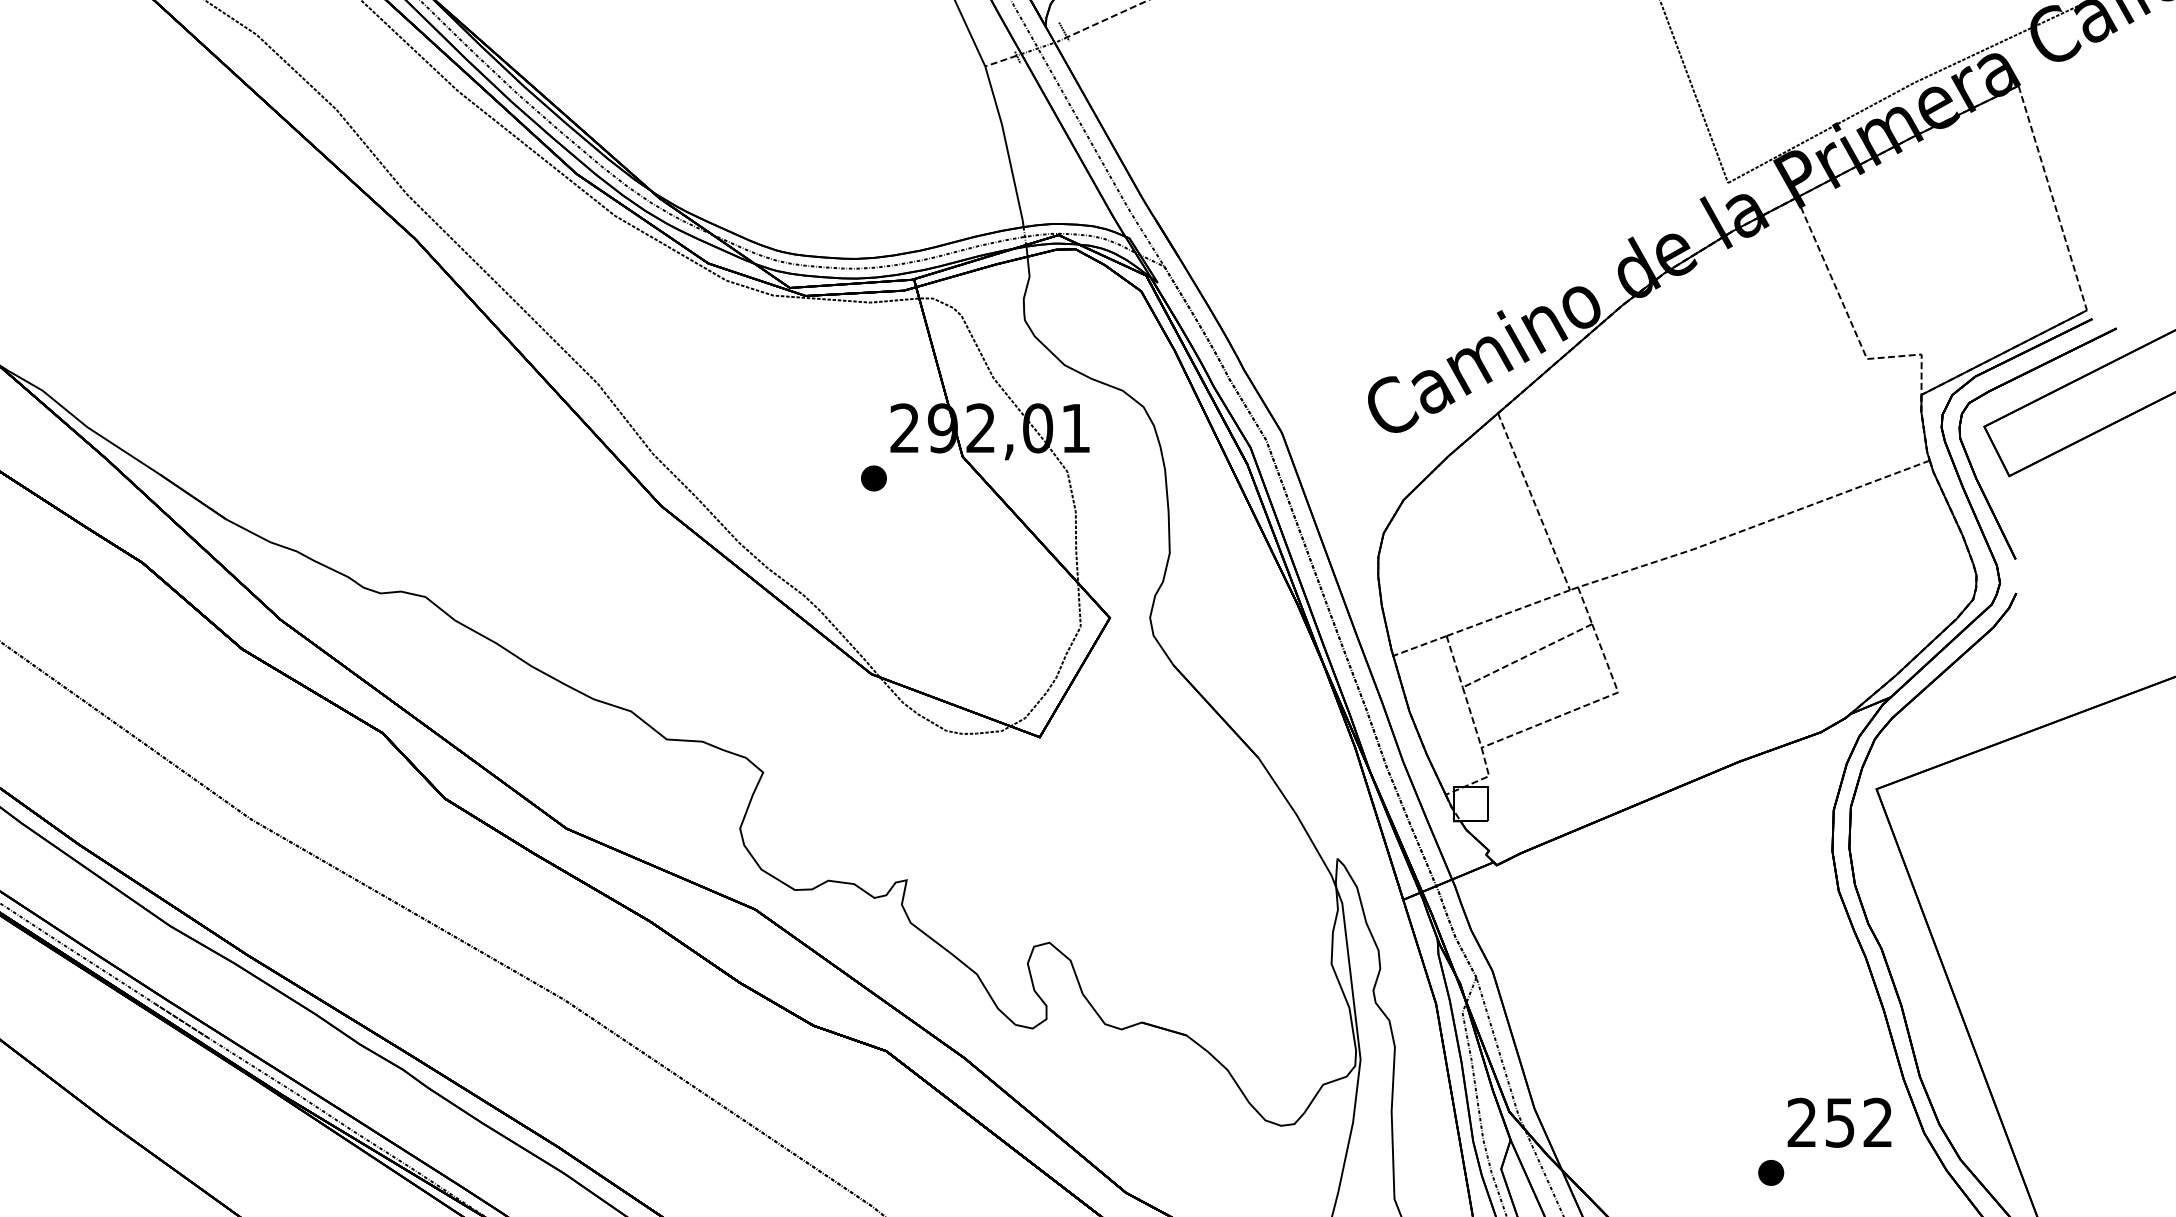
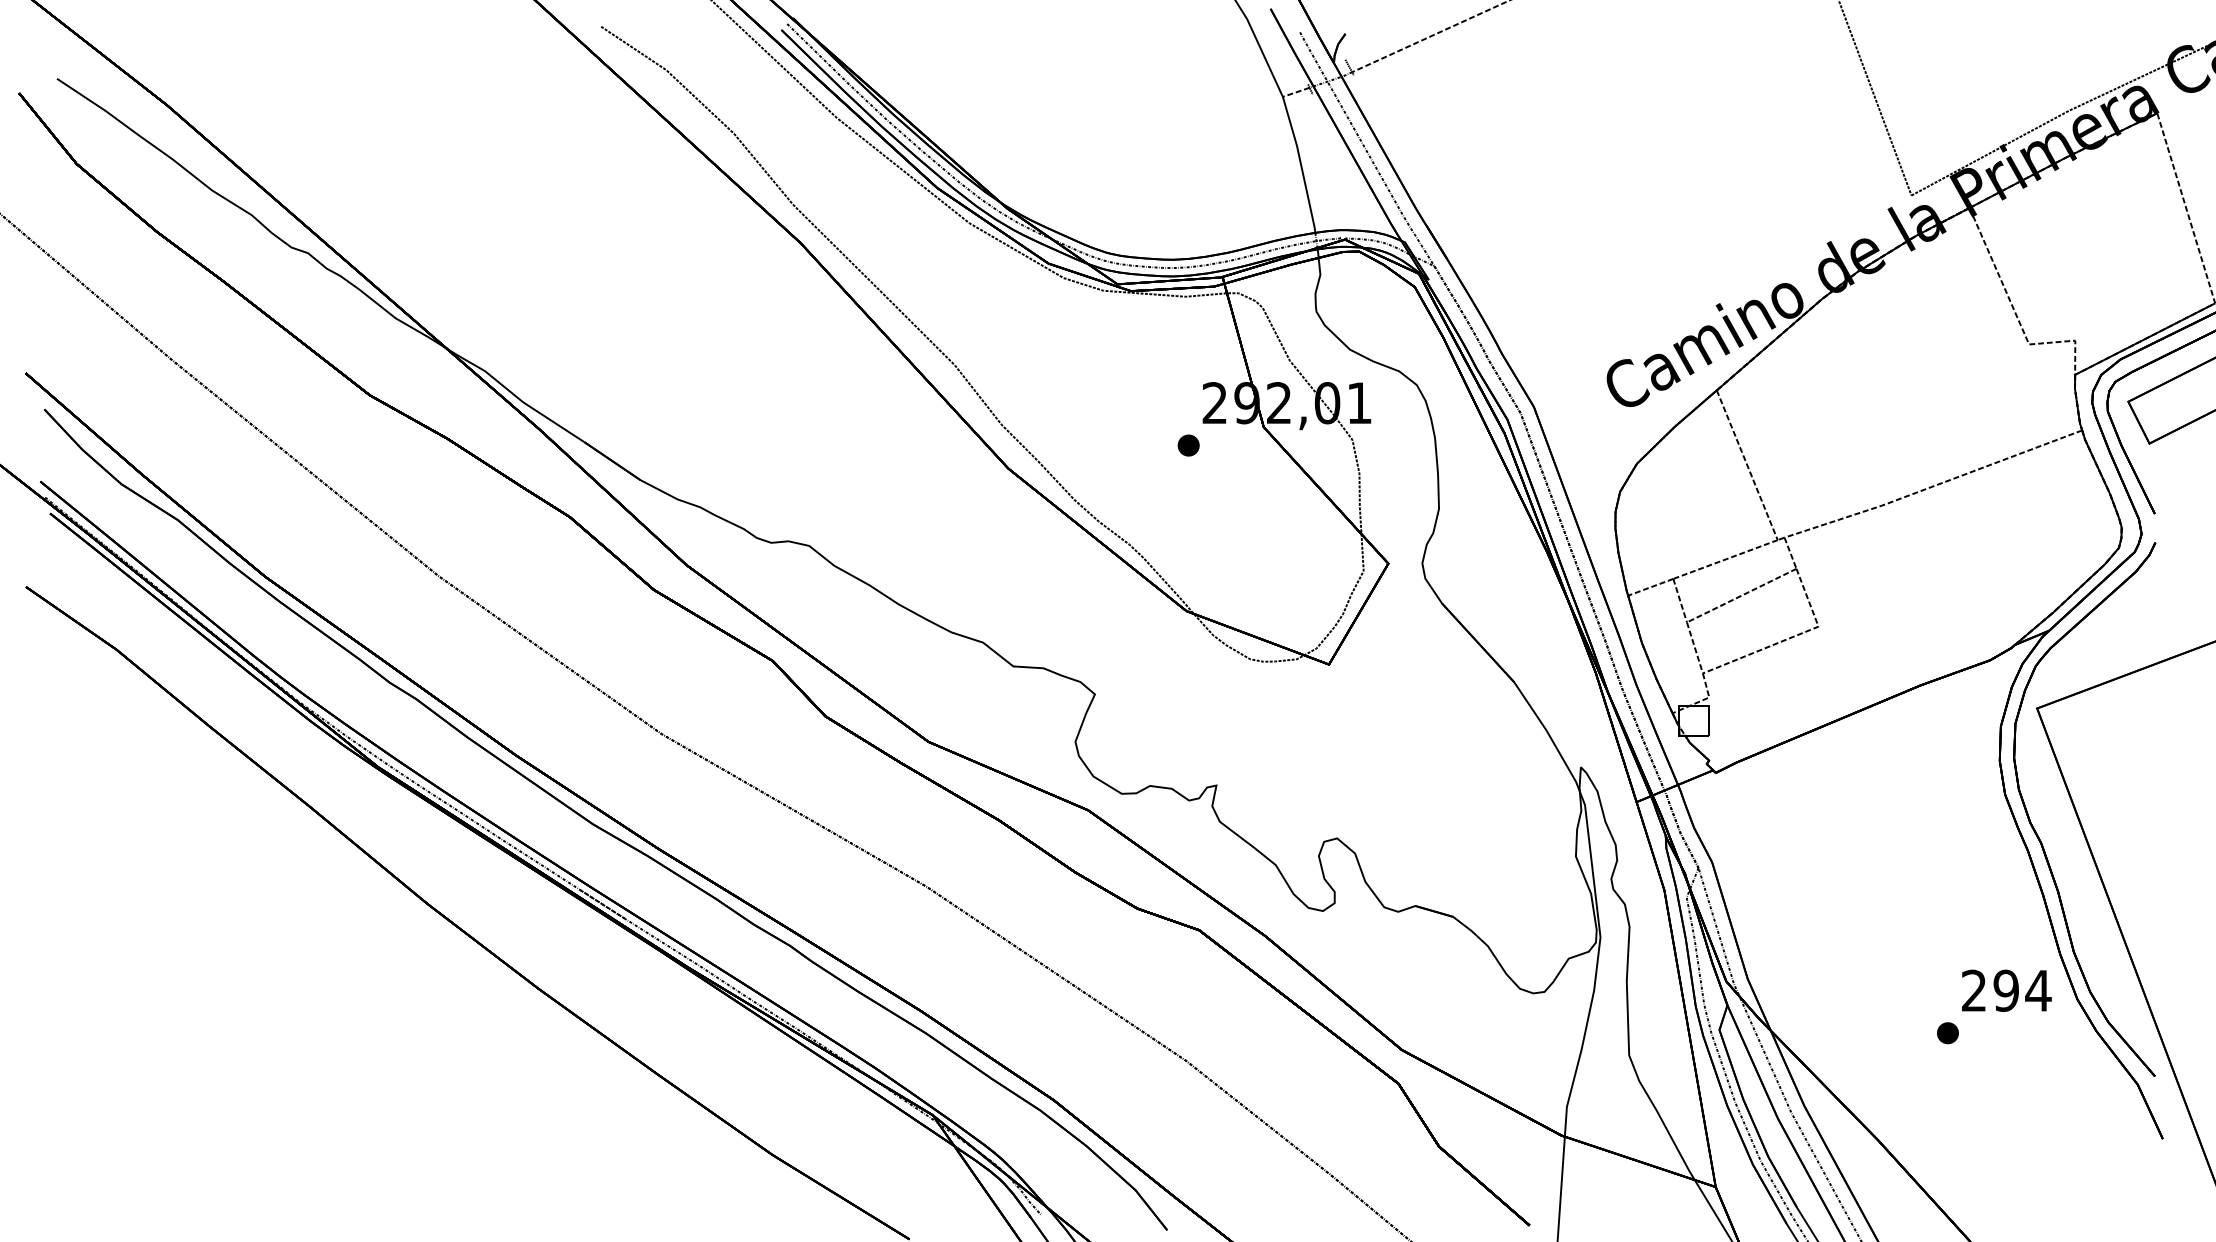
text: (1859, 1122) -> (2022, 990), 252 -> 294

